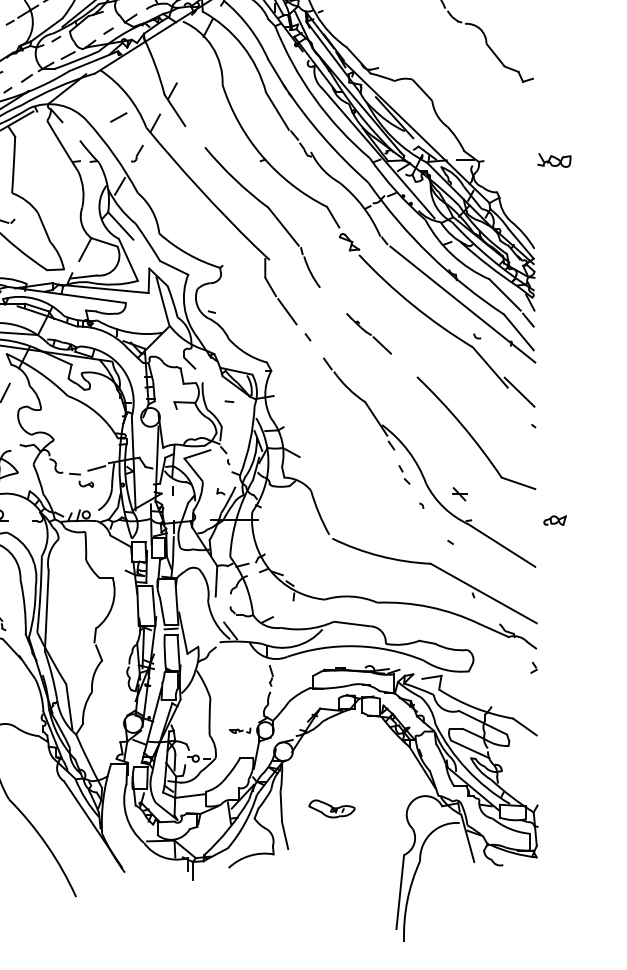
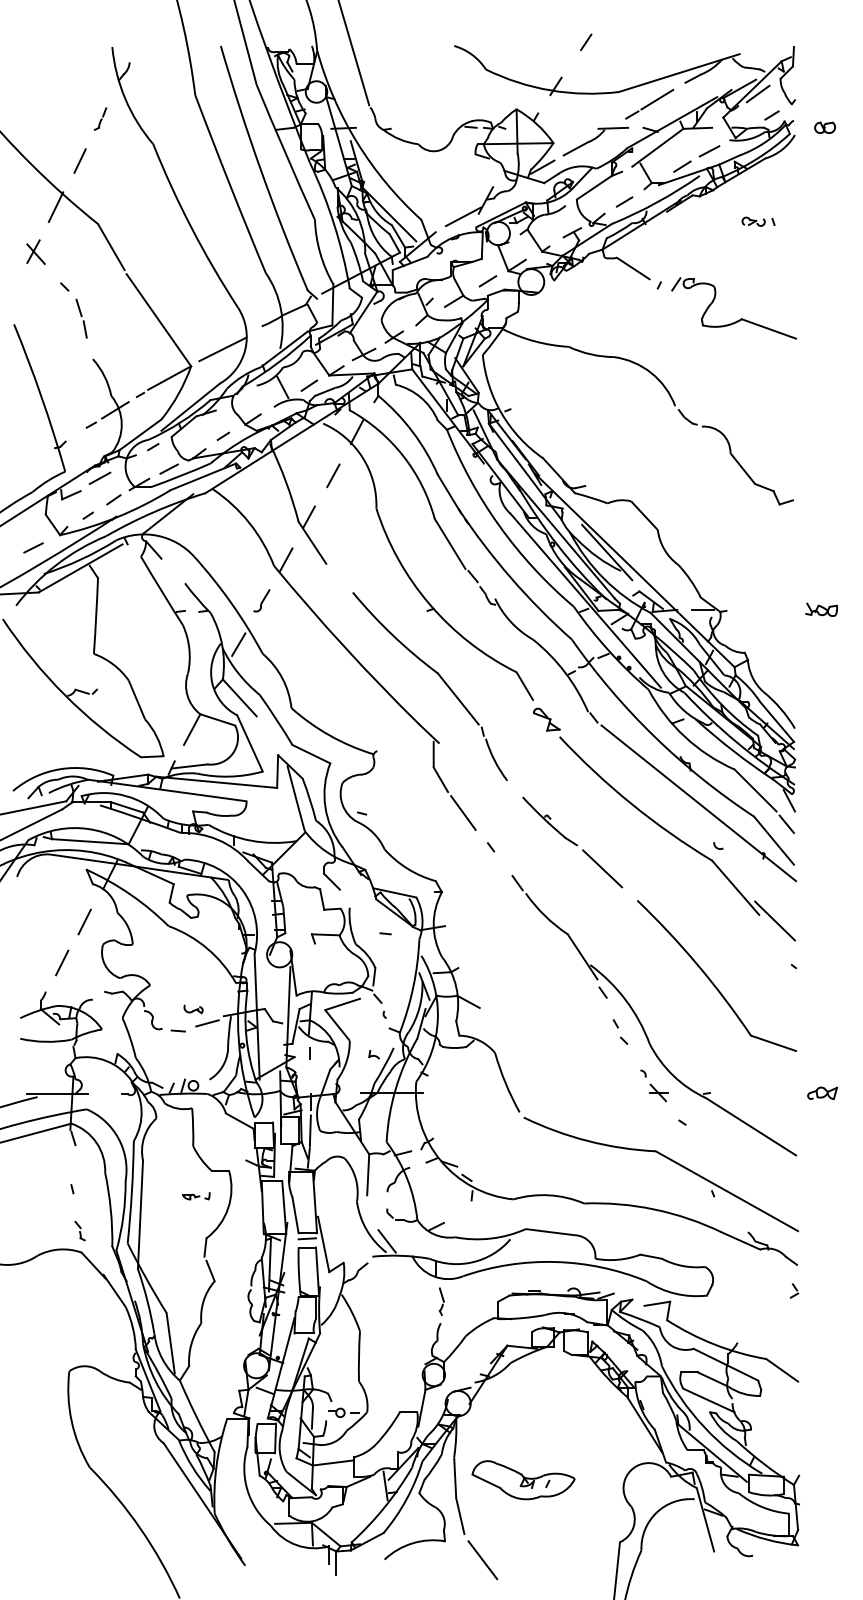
line: (190, 60) -> (333, 475), added
line: (118, 116) -> (99, 477), moved
part: (554, 160) -> (821, 609), size x0.71
part: (368, 333) -> (572, 842), size x1.67
part: (86, 484) -> (193, 1009), moved
part: (459, 493) -> (658, 1092), moved
part: (240, 730) -> (196, 1196), moved
part: (332, 809) -> (523, 1480), size x1.67
line: (301, 868) -> (482, 1560), added

